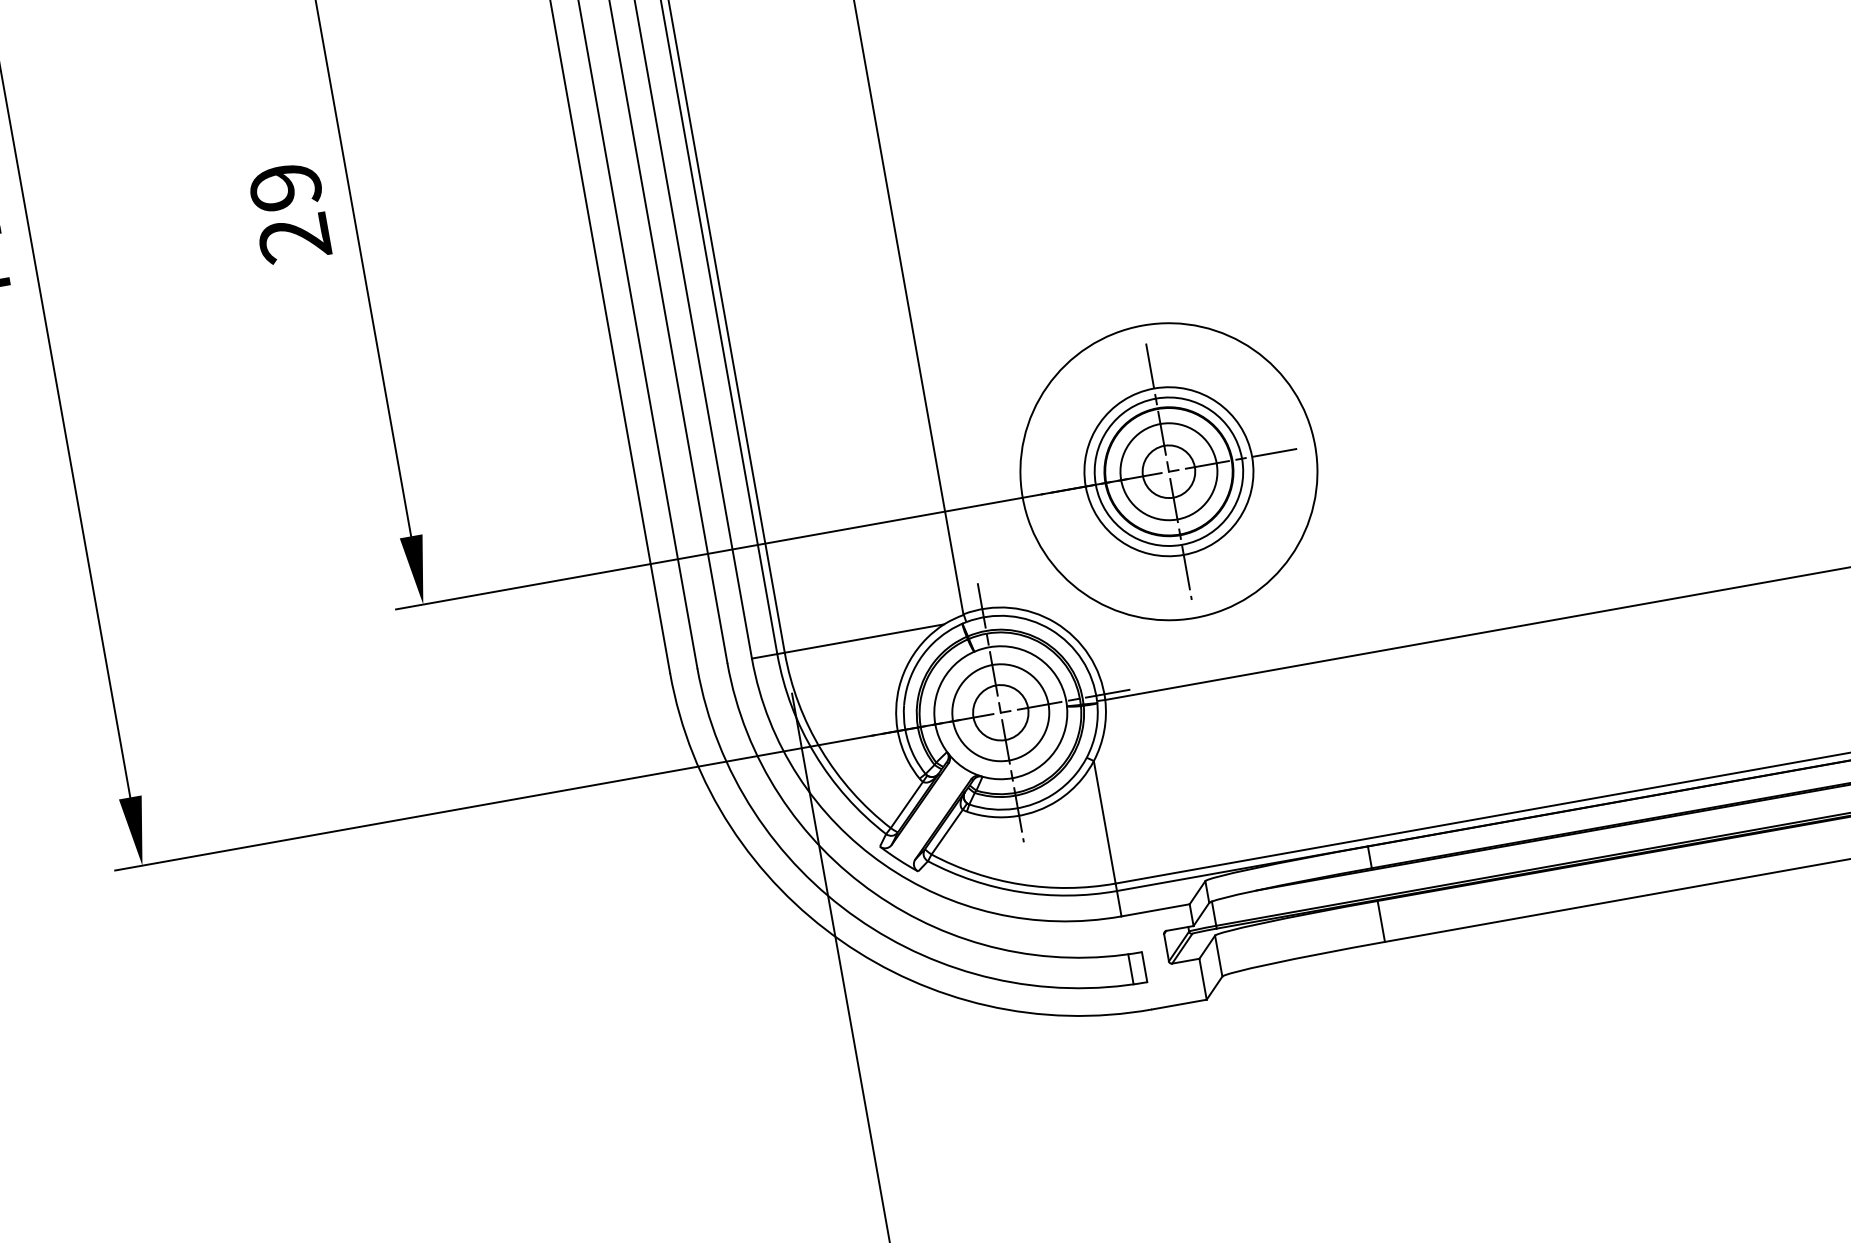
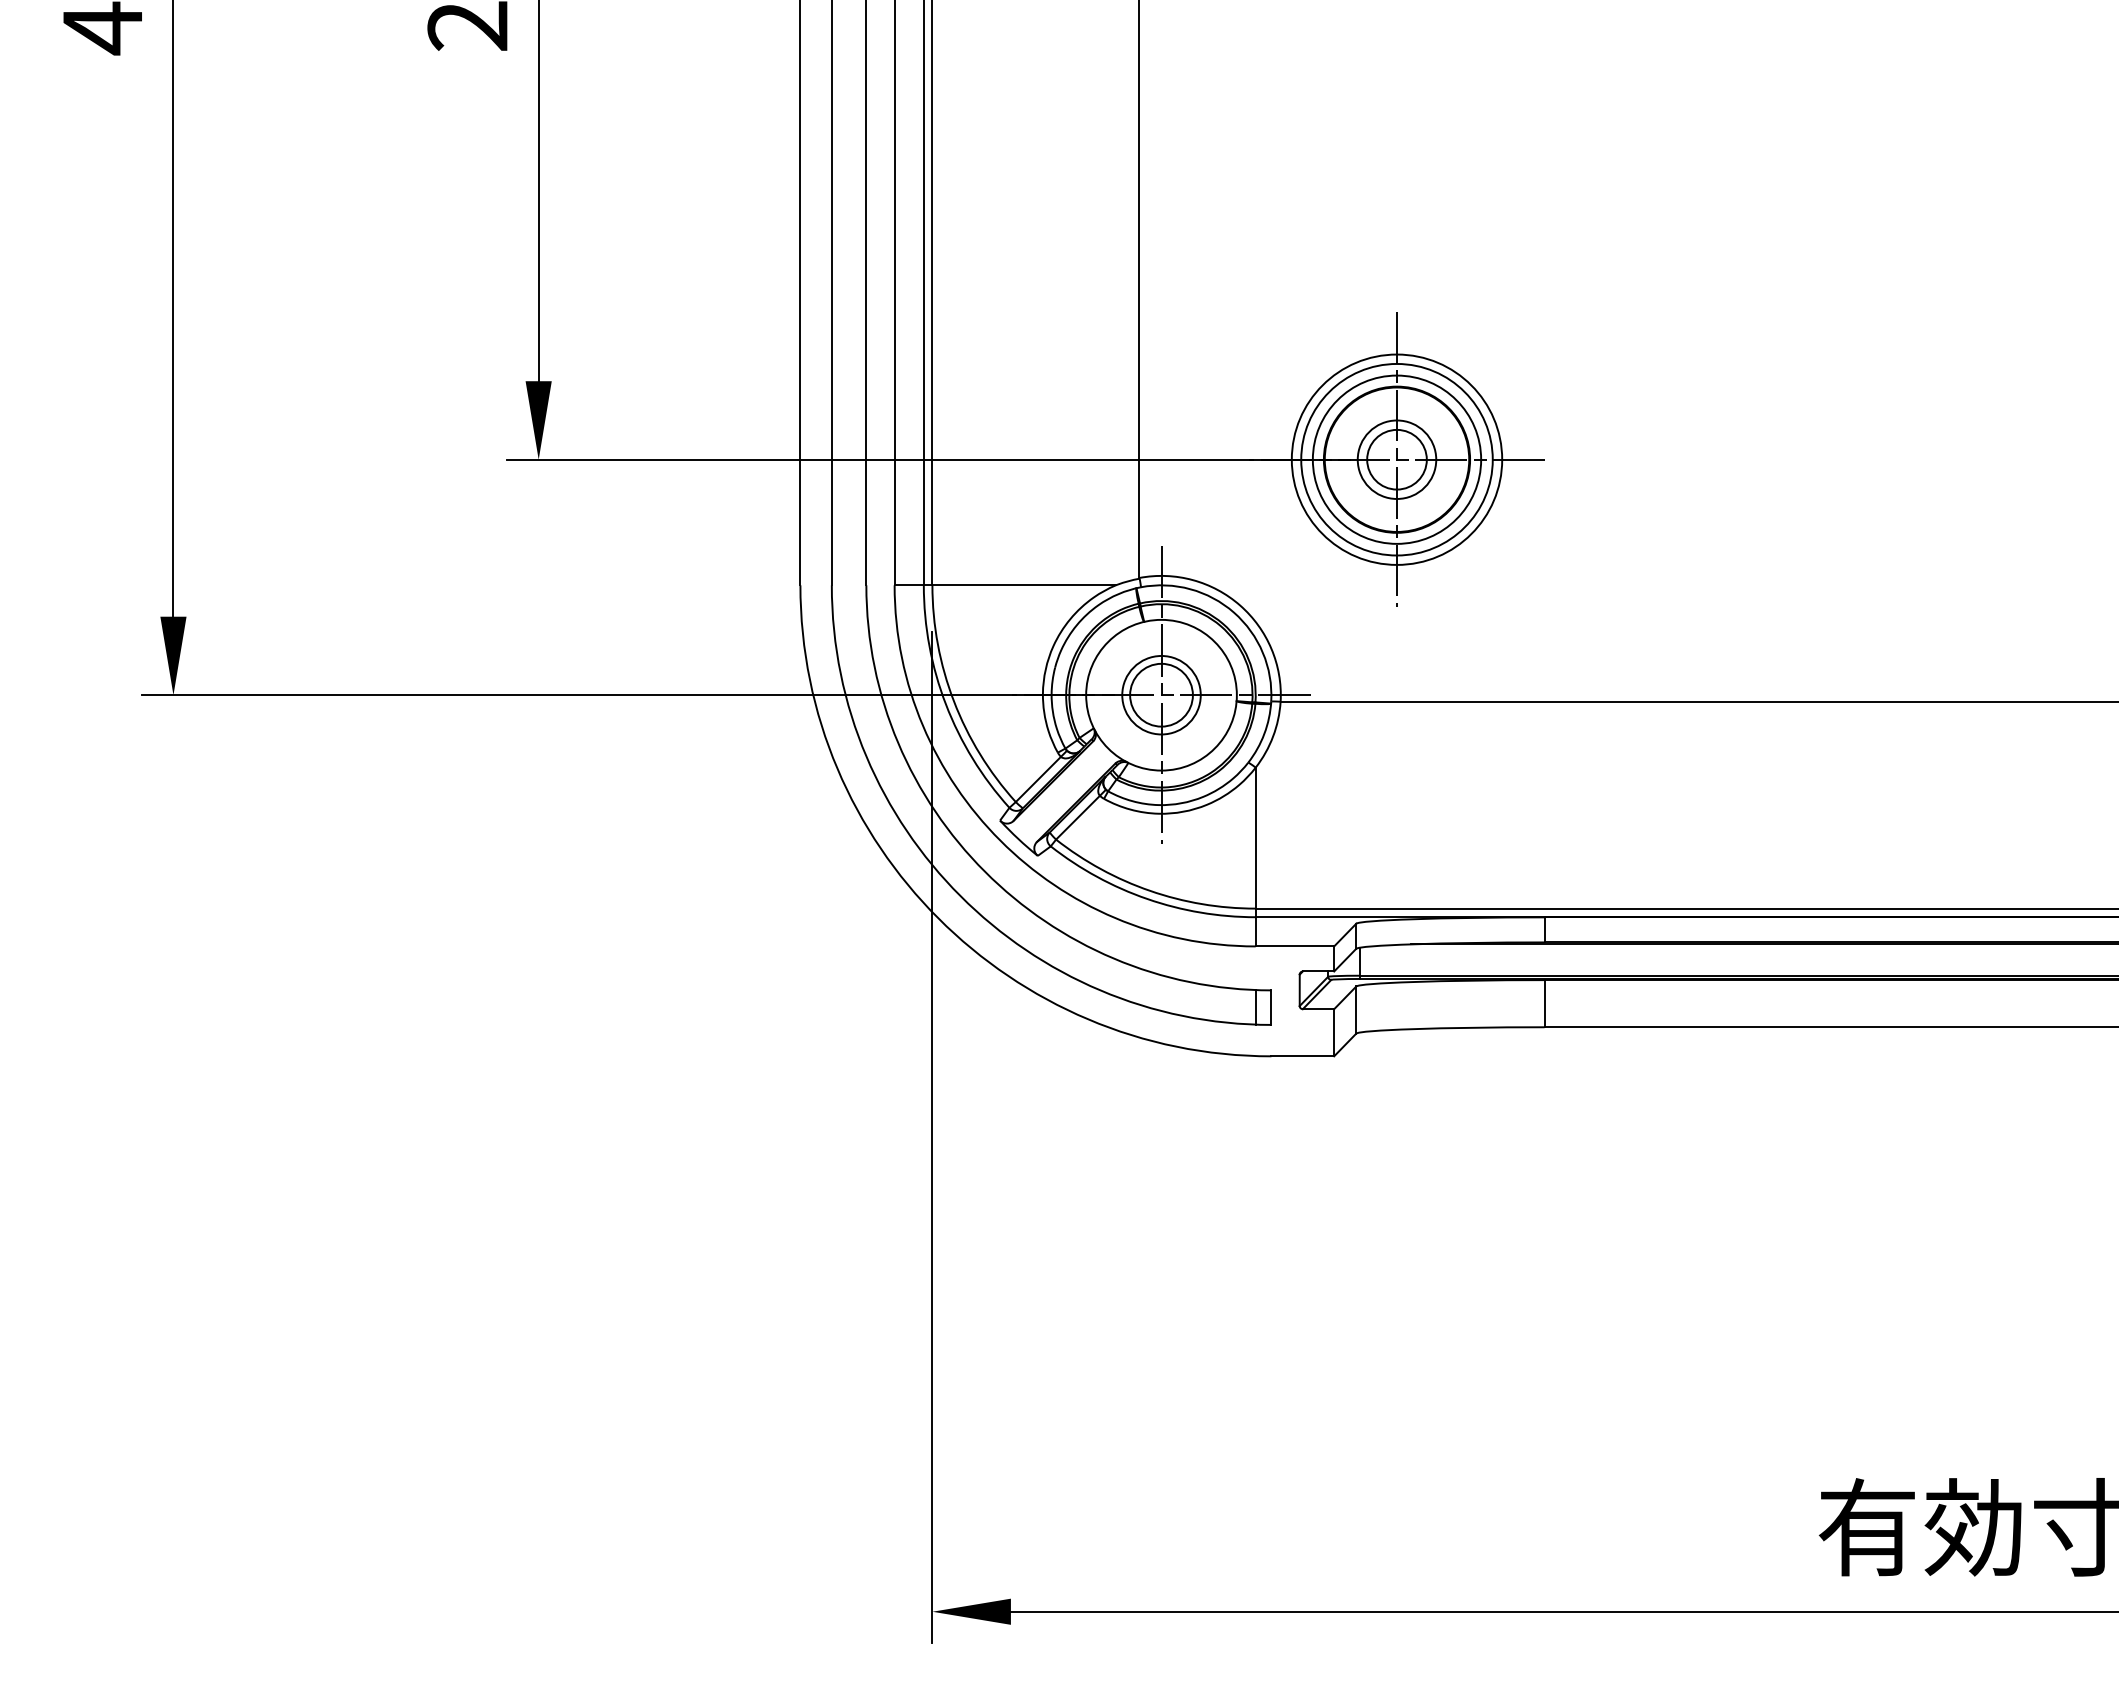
circle: (1168, 471) -> (1396, 459), size x0.62
circle: (1168, 471) -> (1396, 459), size x0.71
circle: (1000, 712) -> (1161, 694), size x0.71

